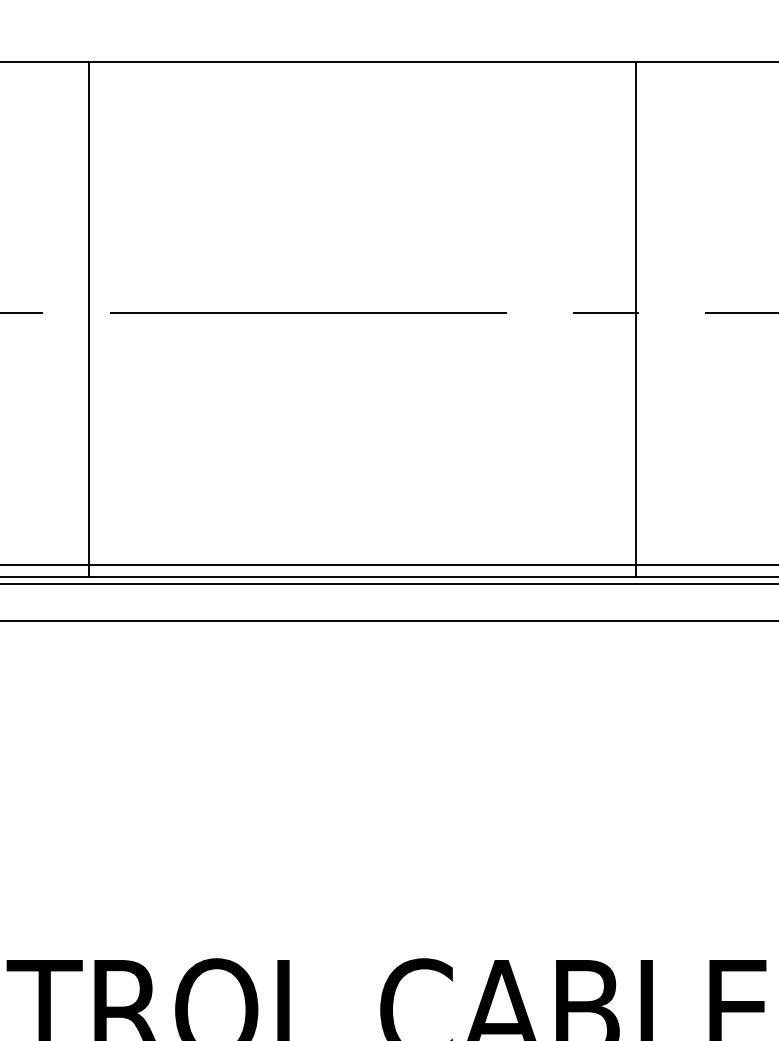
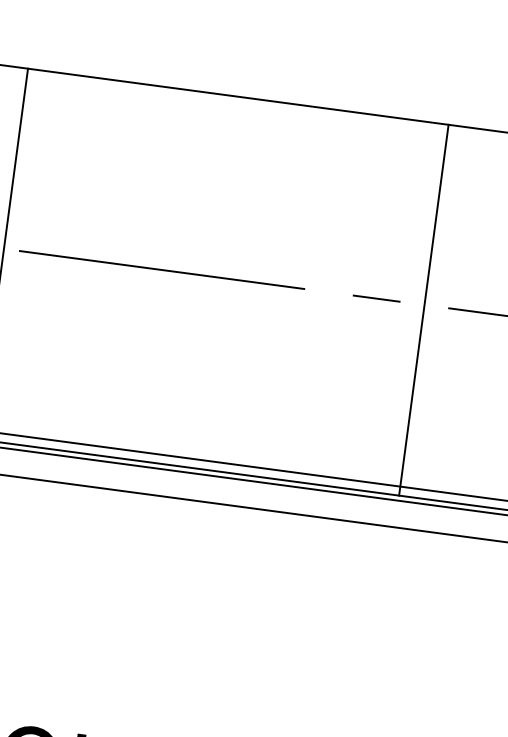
line: (636, 319) -> (424, 310), moved

